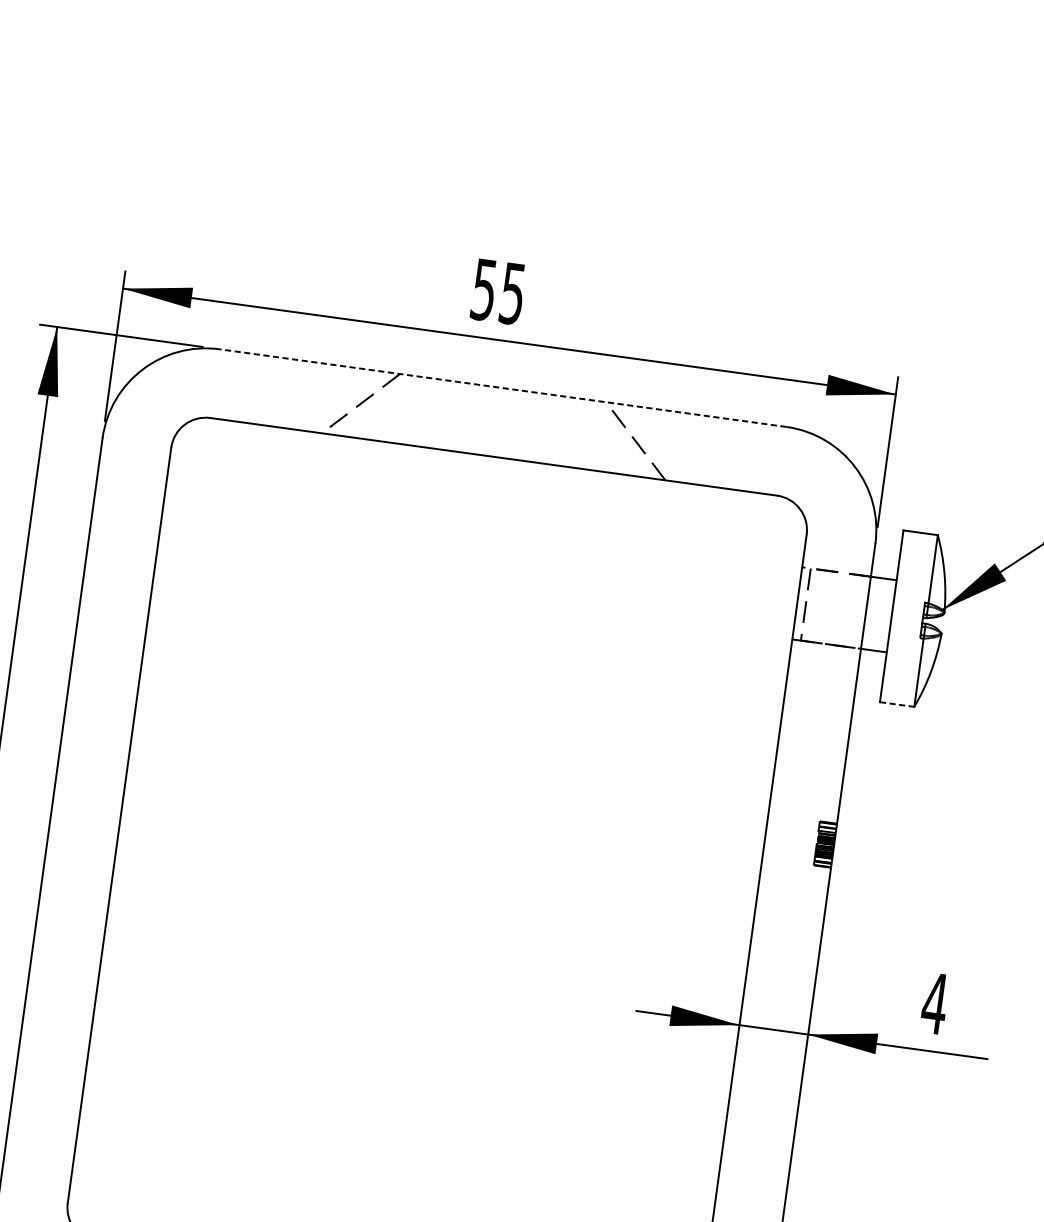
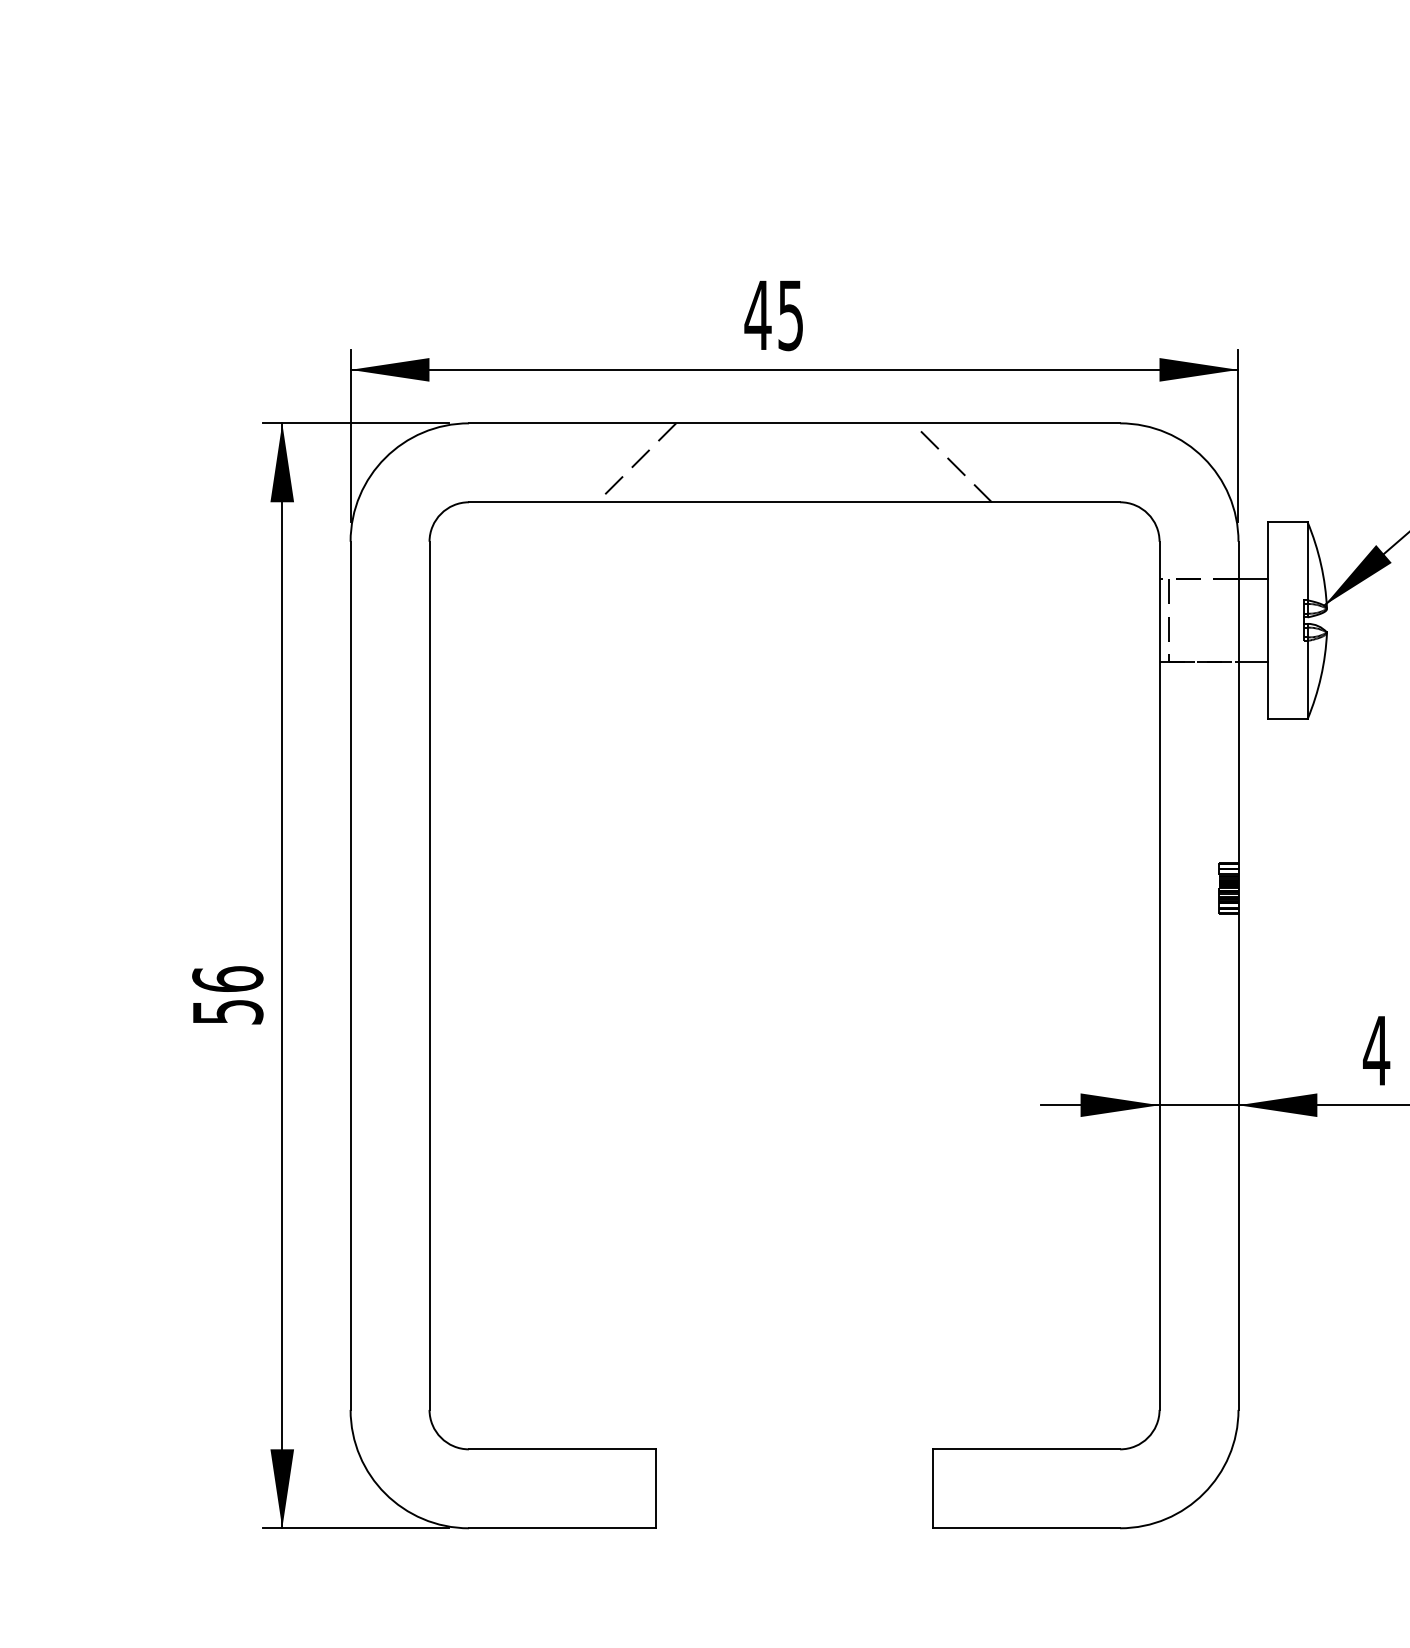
text: (483, 289) -> (757, 315), 55 -> 45
line: (503, 388) -> (794, 423), dashed -> solid
line: (896, 704) -> (1287, 719), dashed -> solid

